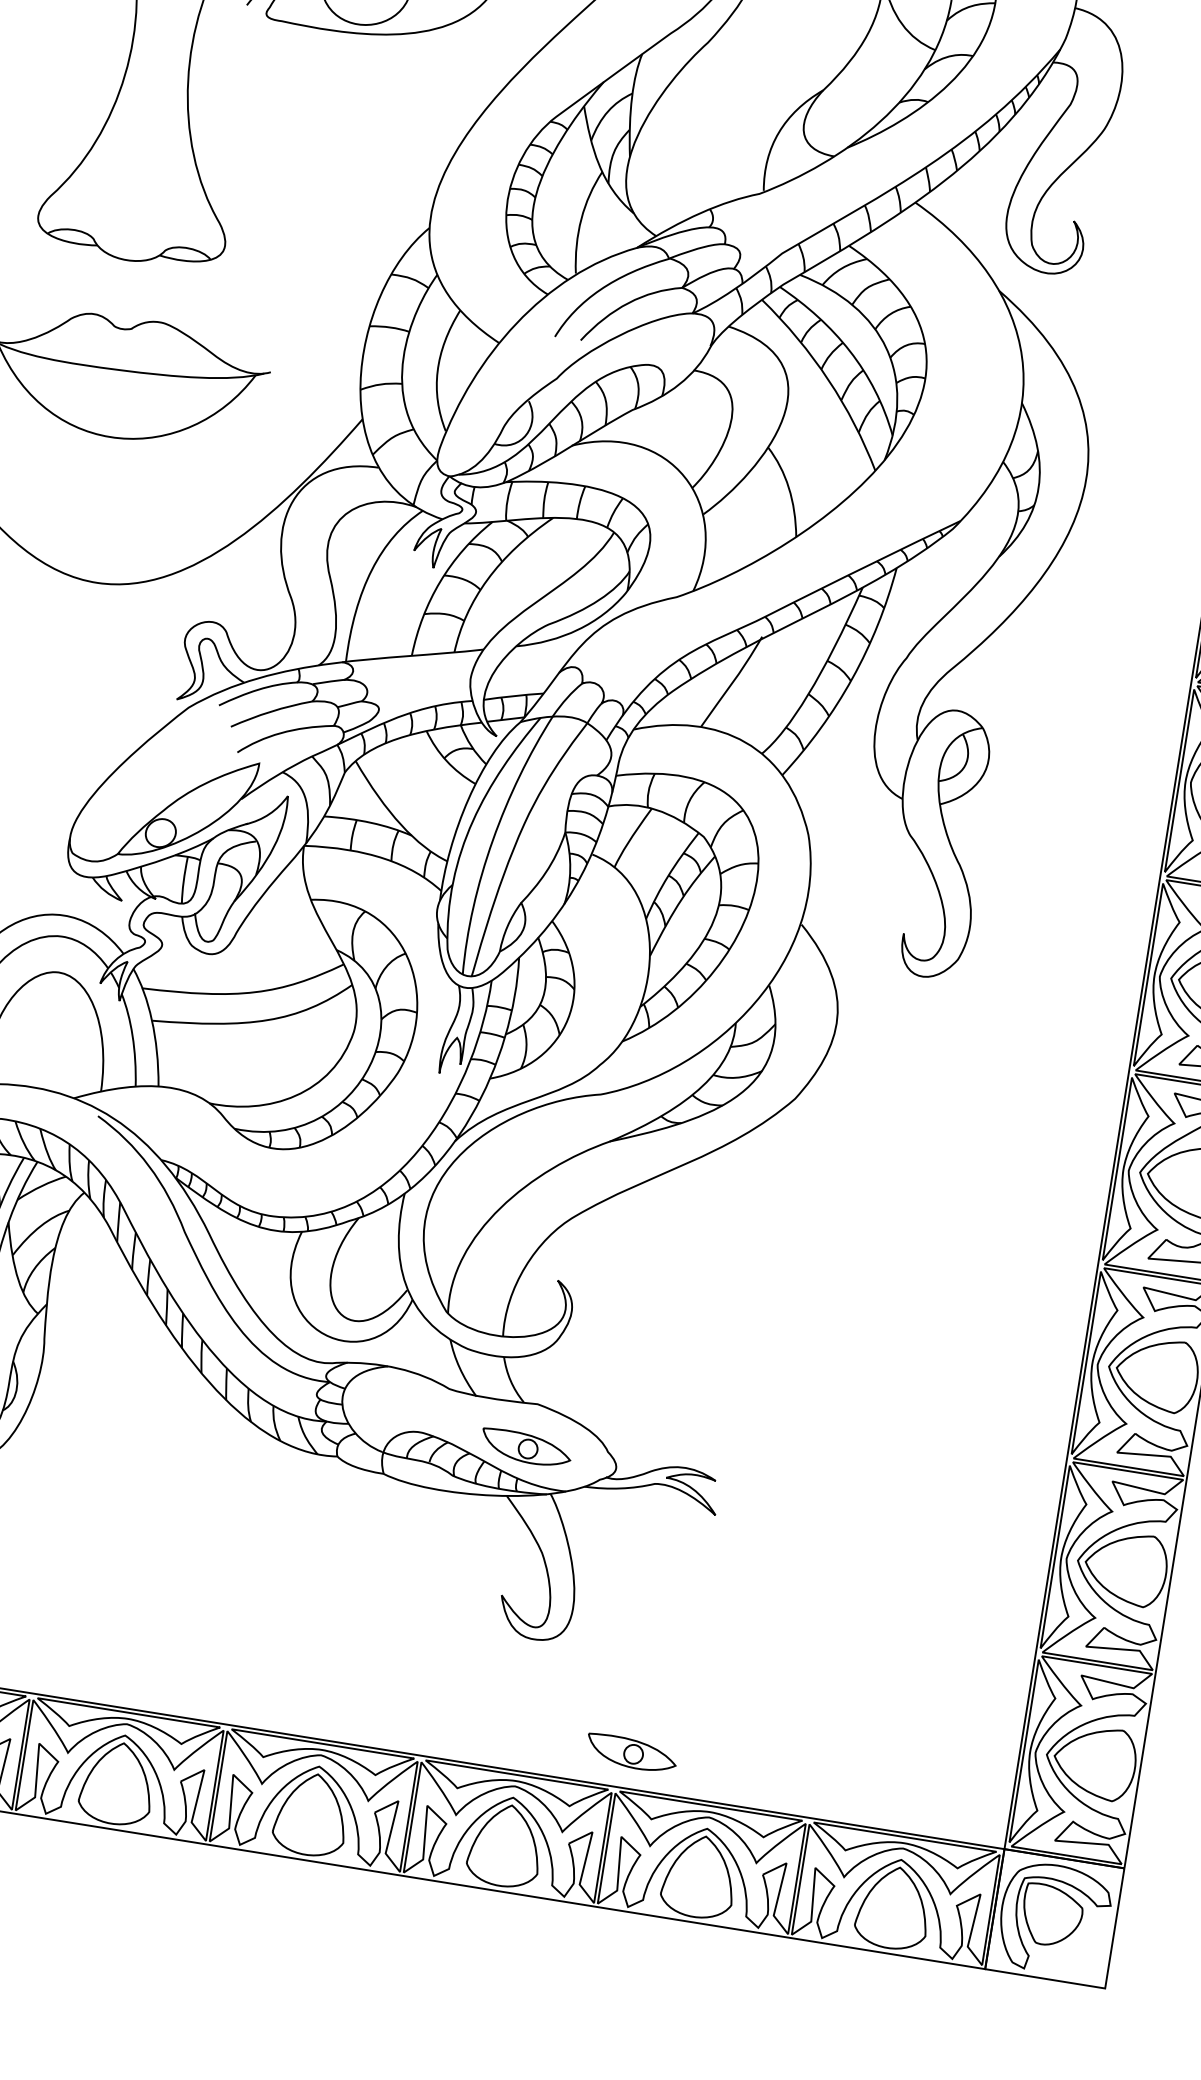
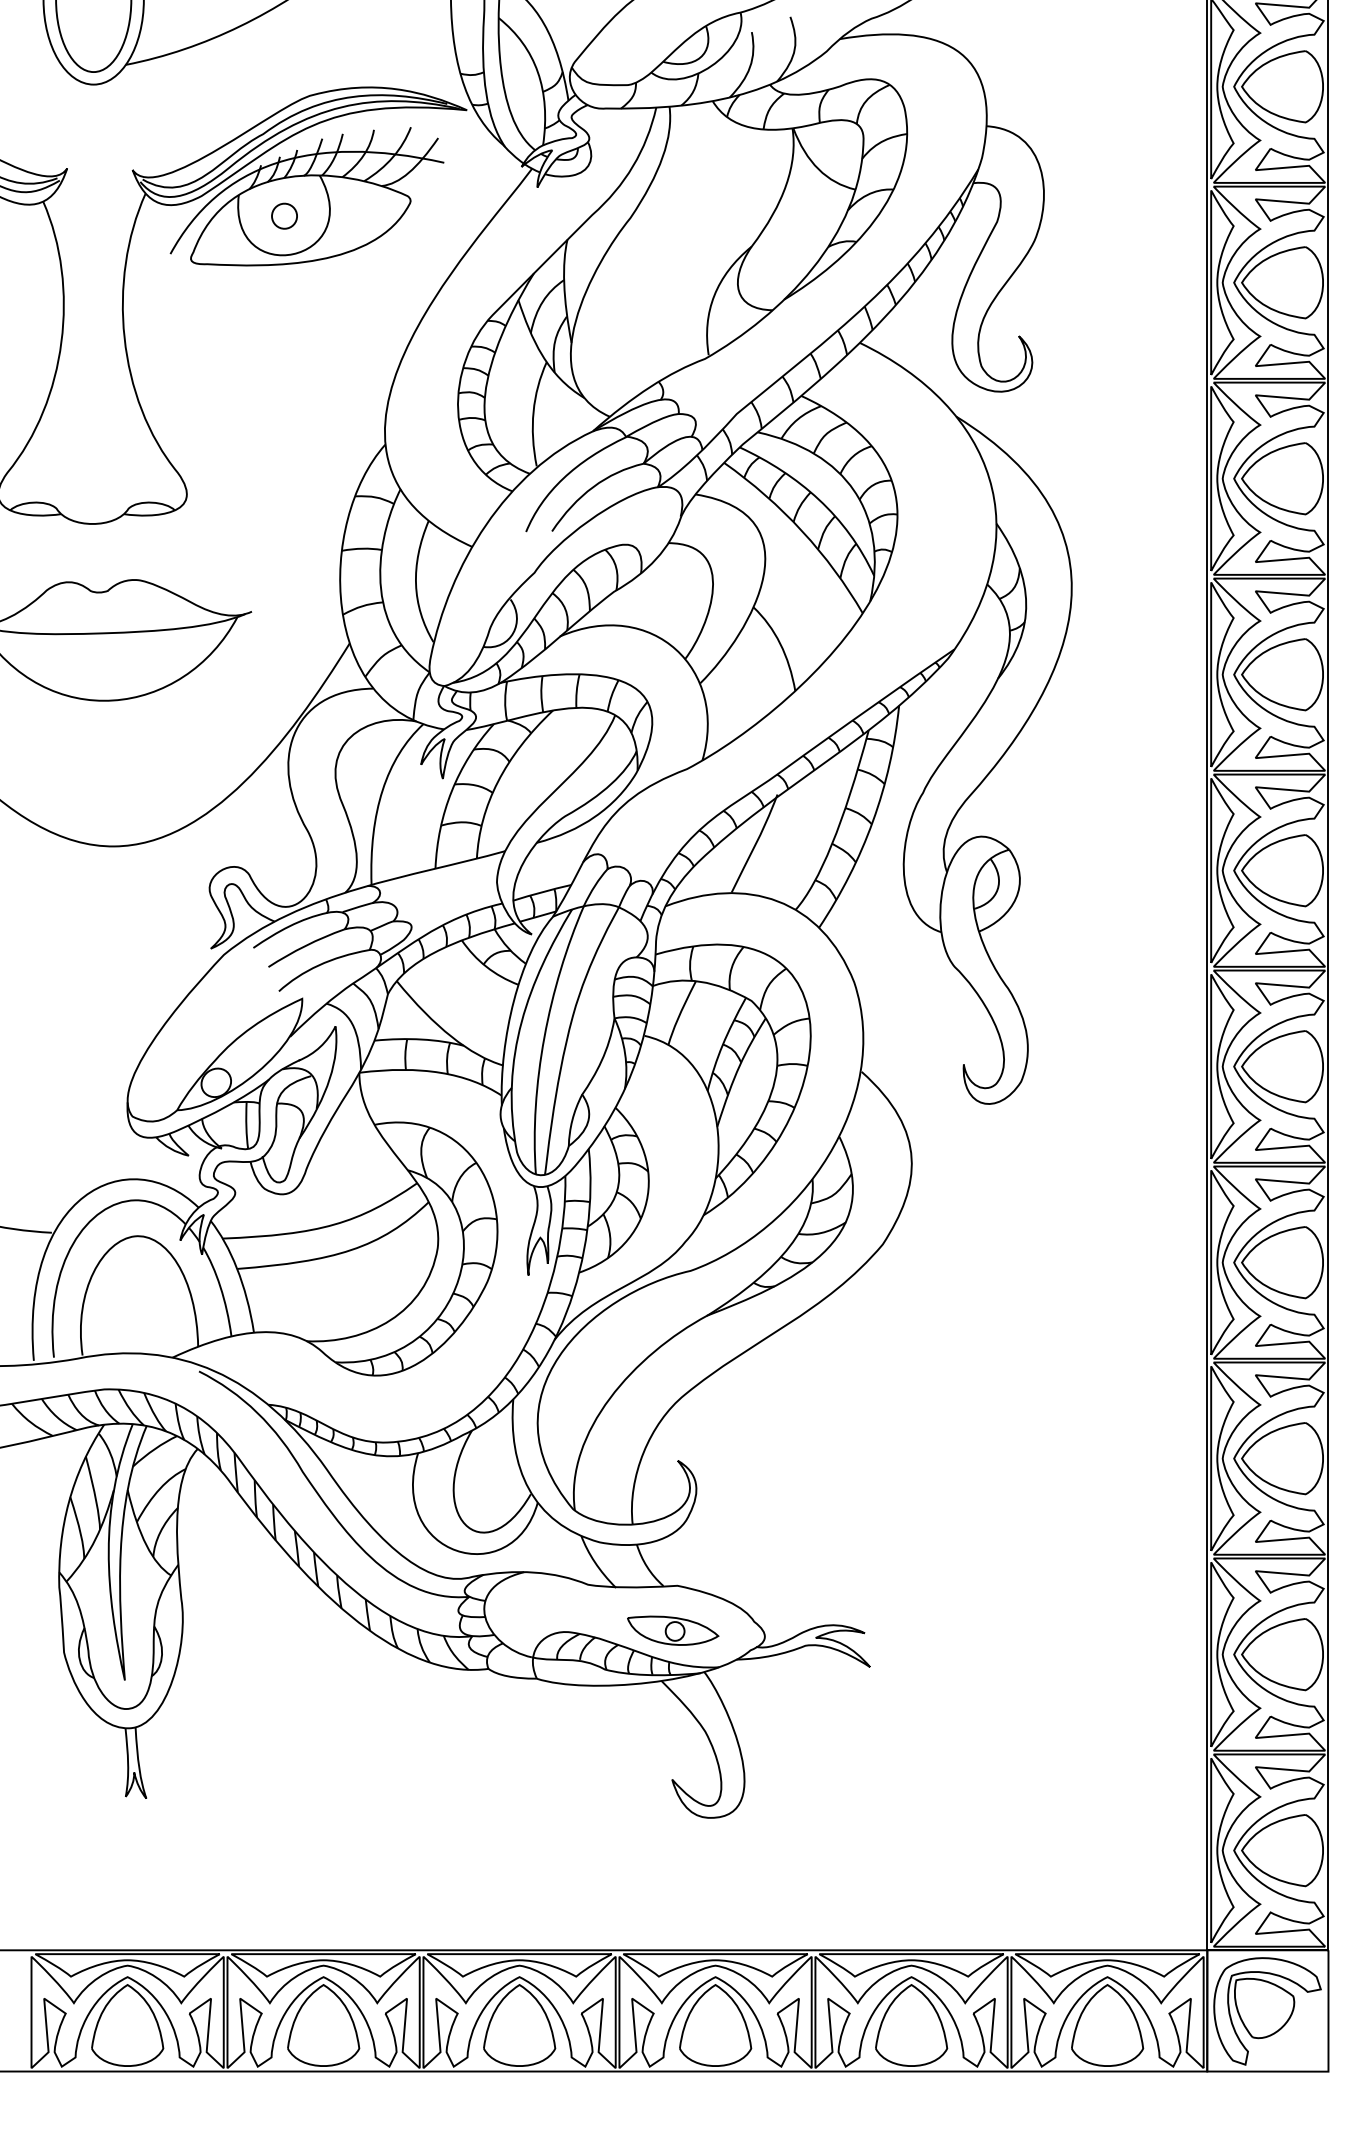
part: (632, 1753) -> (825, 1914), removed

